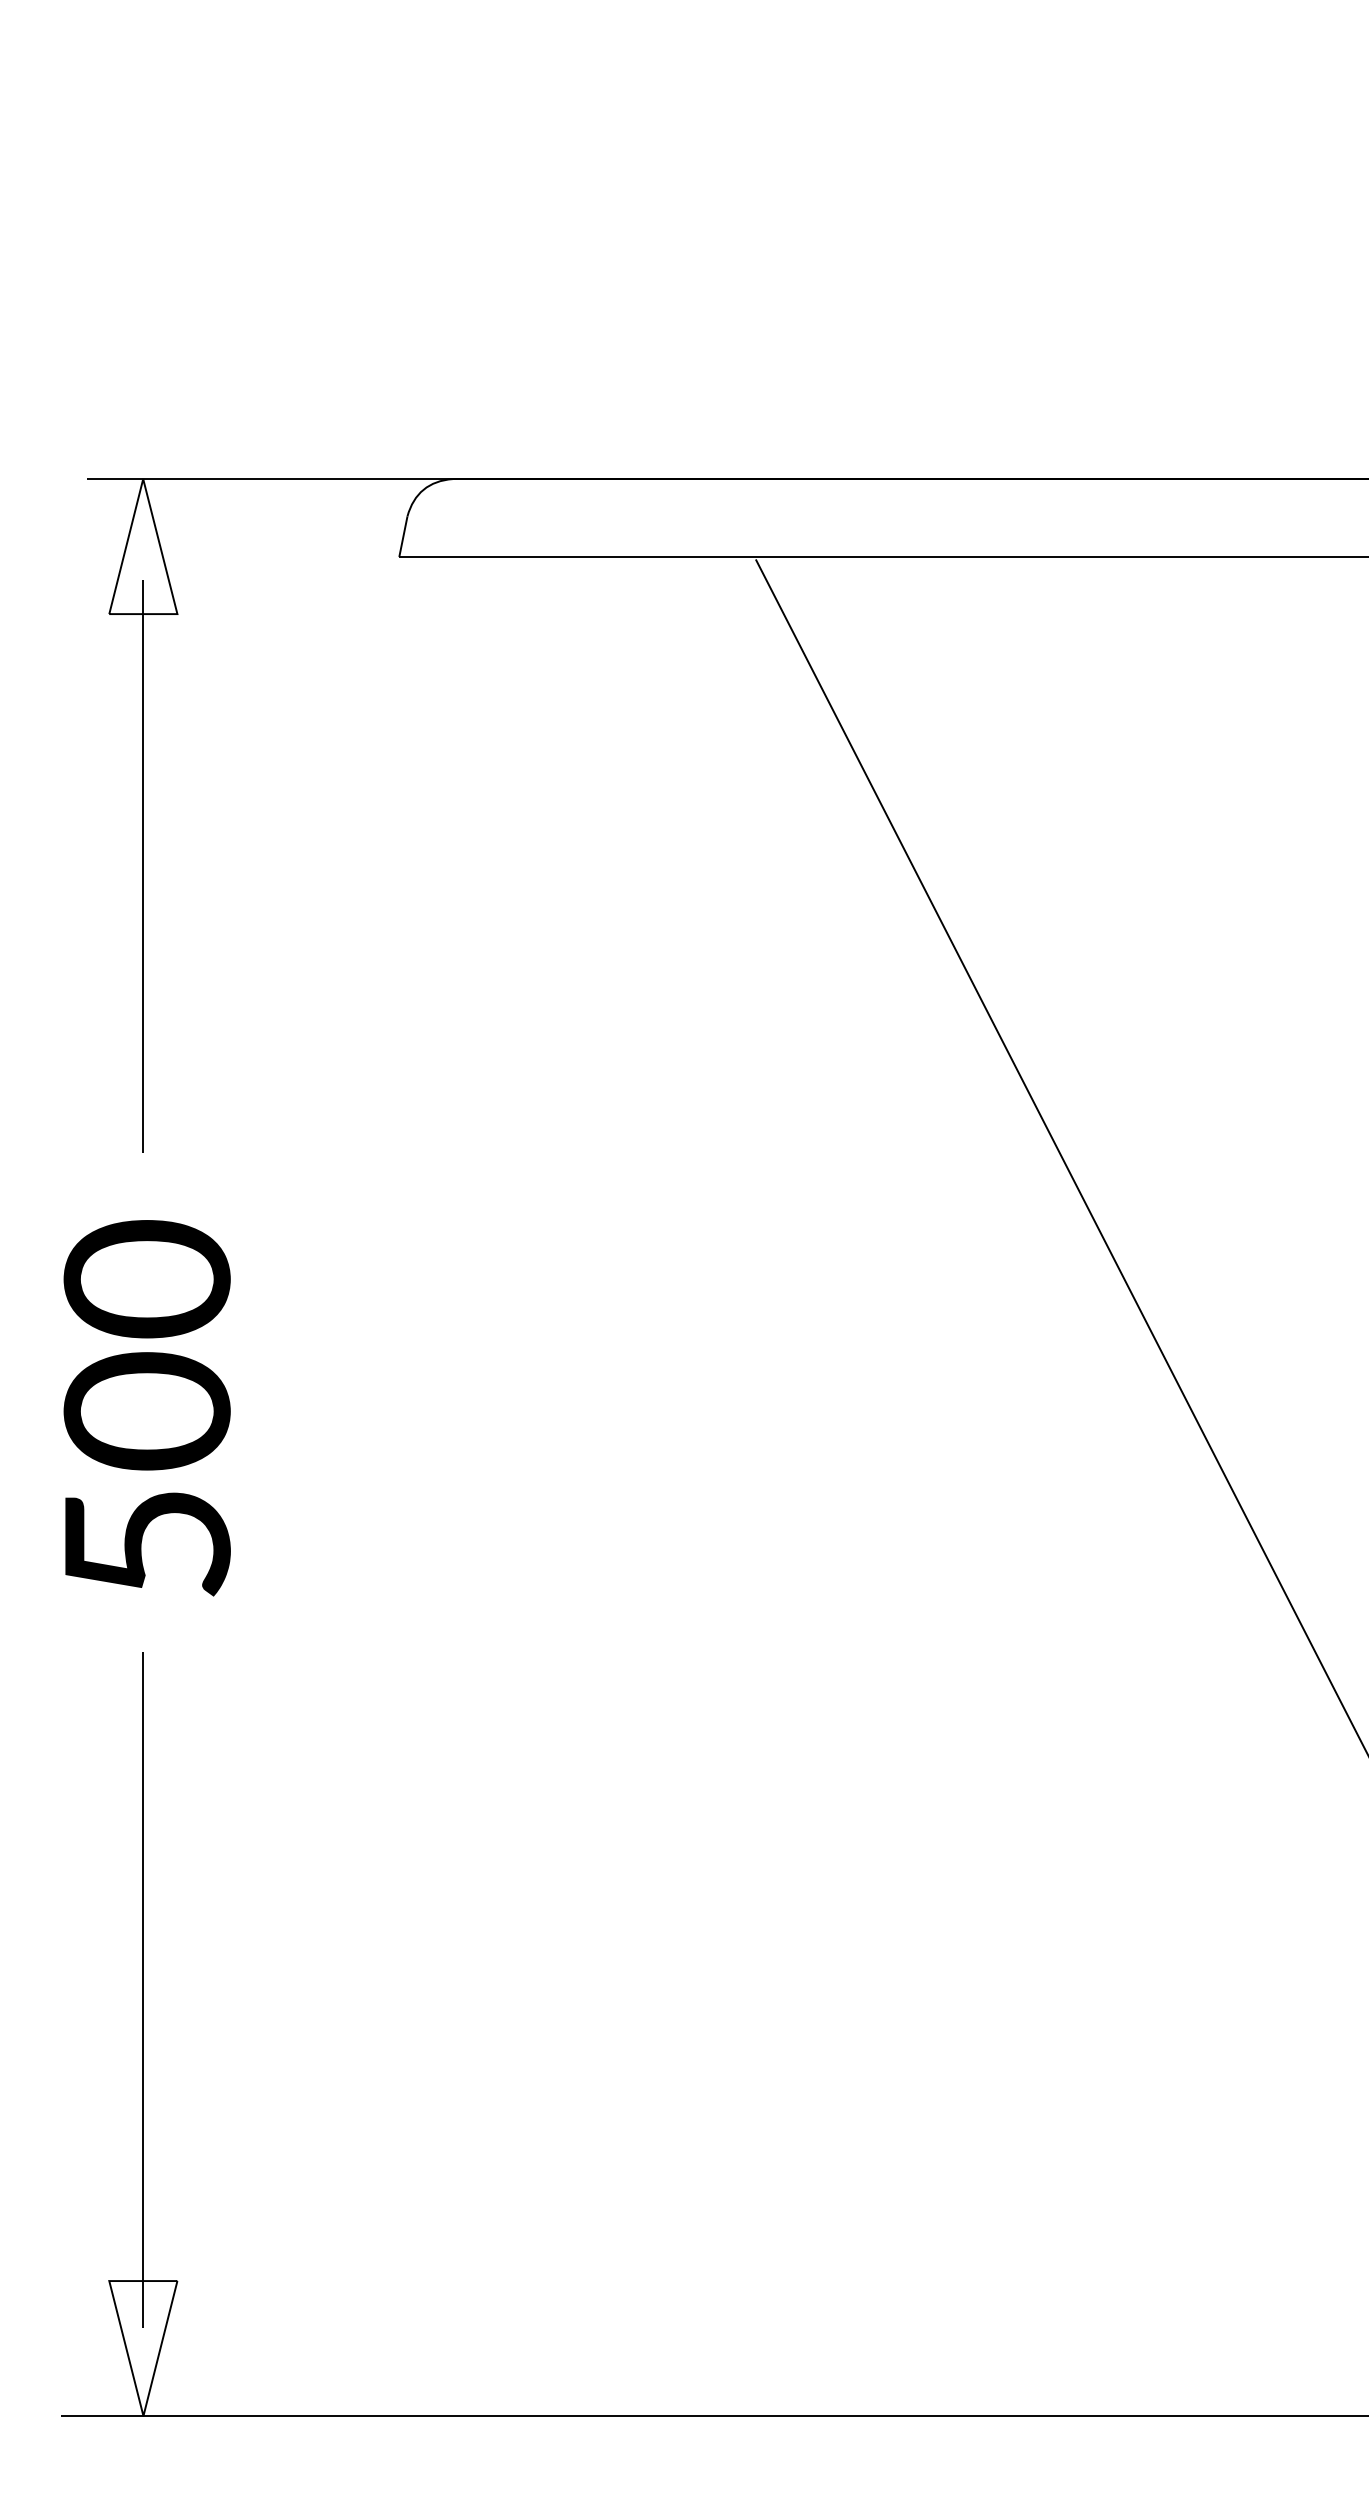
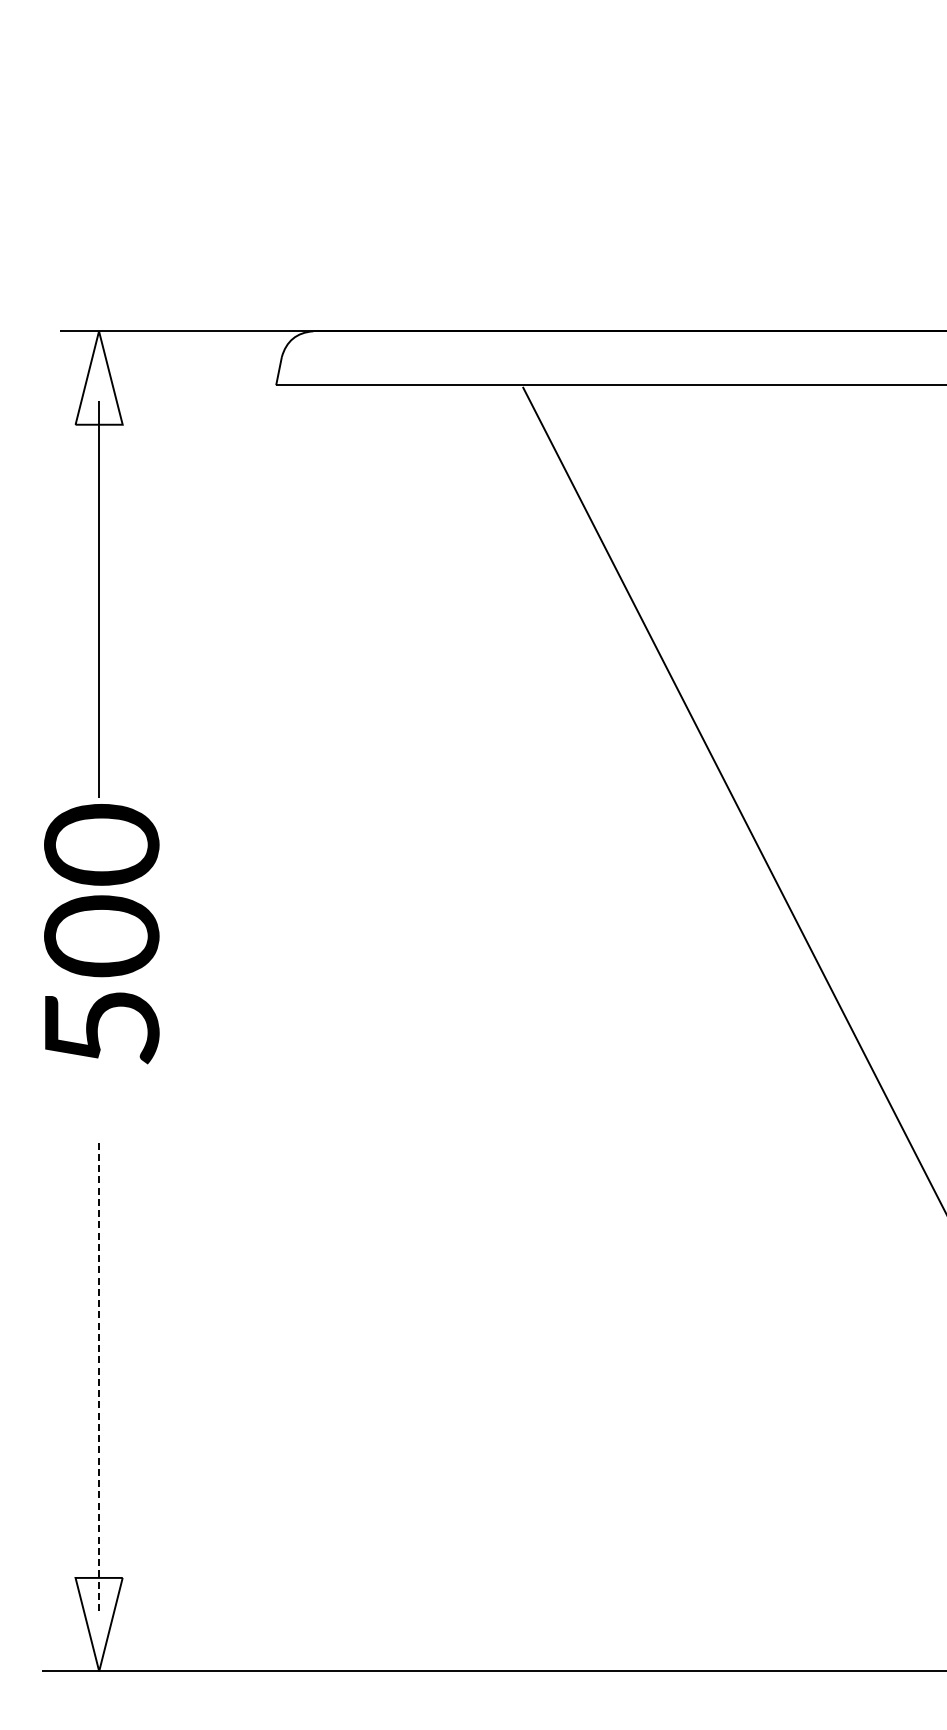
text: (146, 1408) -> (101, 934), moved
line: (143, 1991) -> (99, 1377), solid -> dashed

